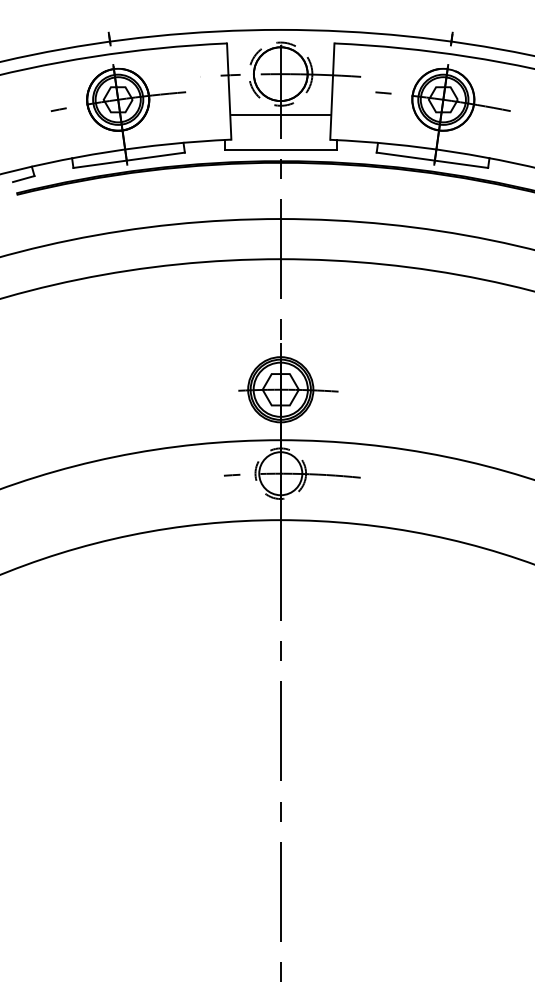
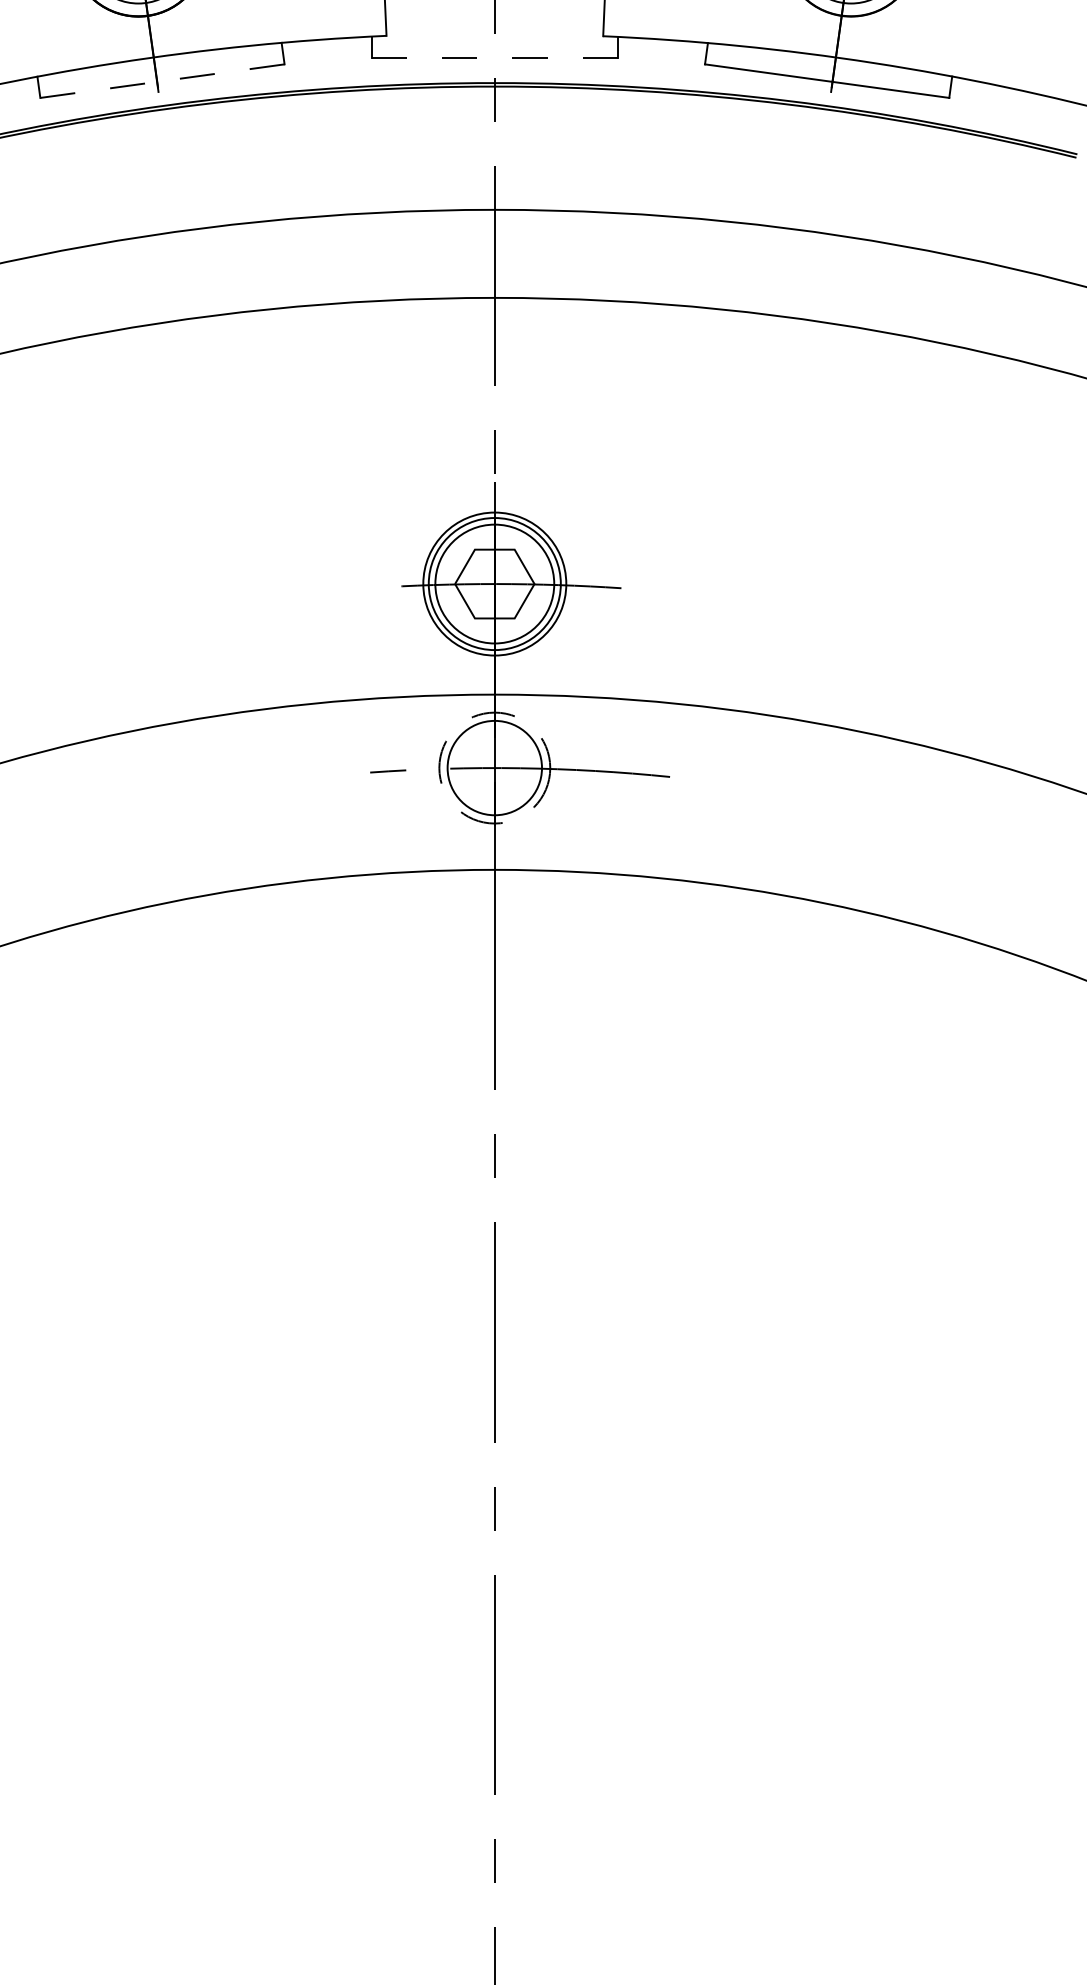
line: (281, 149) -> (496, 57), solid -> dashed
line: (129, 160) -> (163, 81), solid -> dashed

